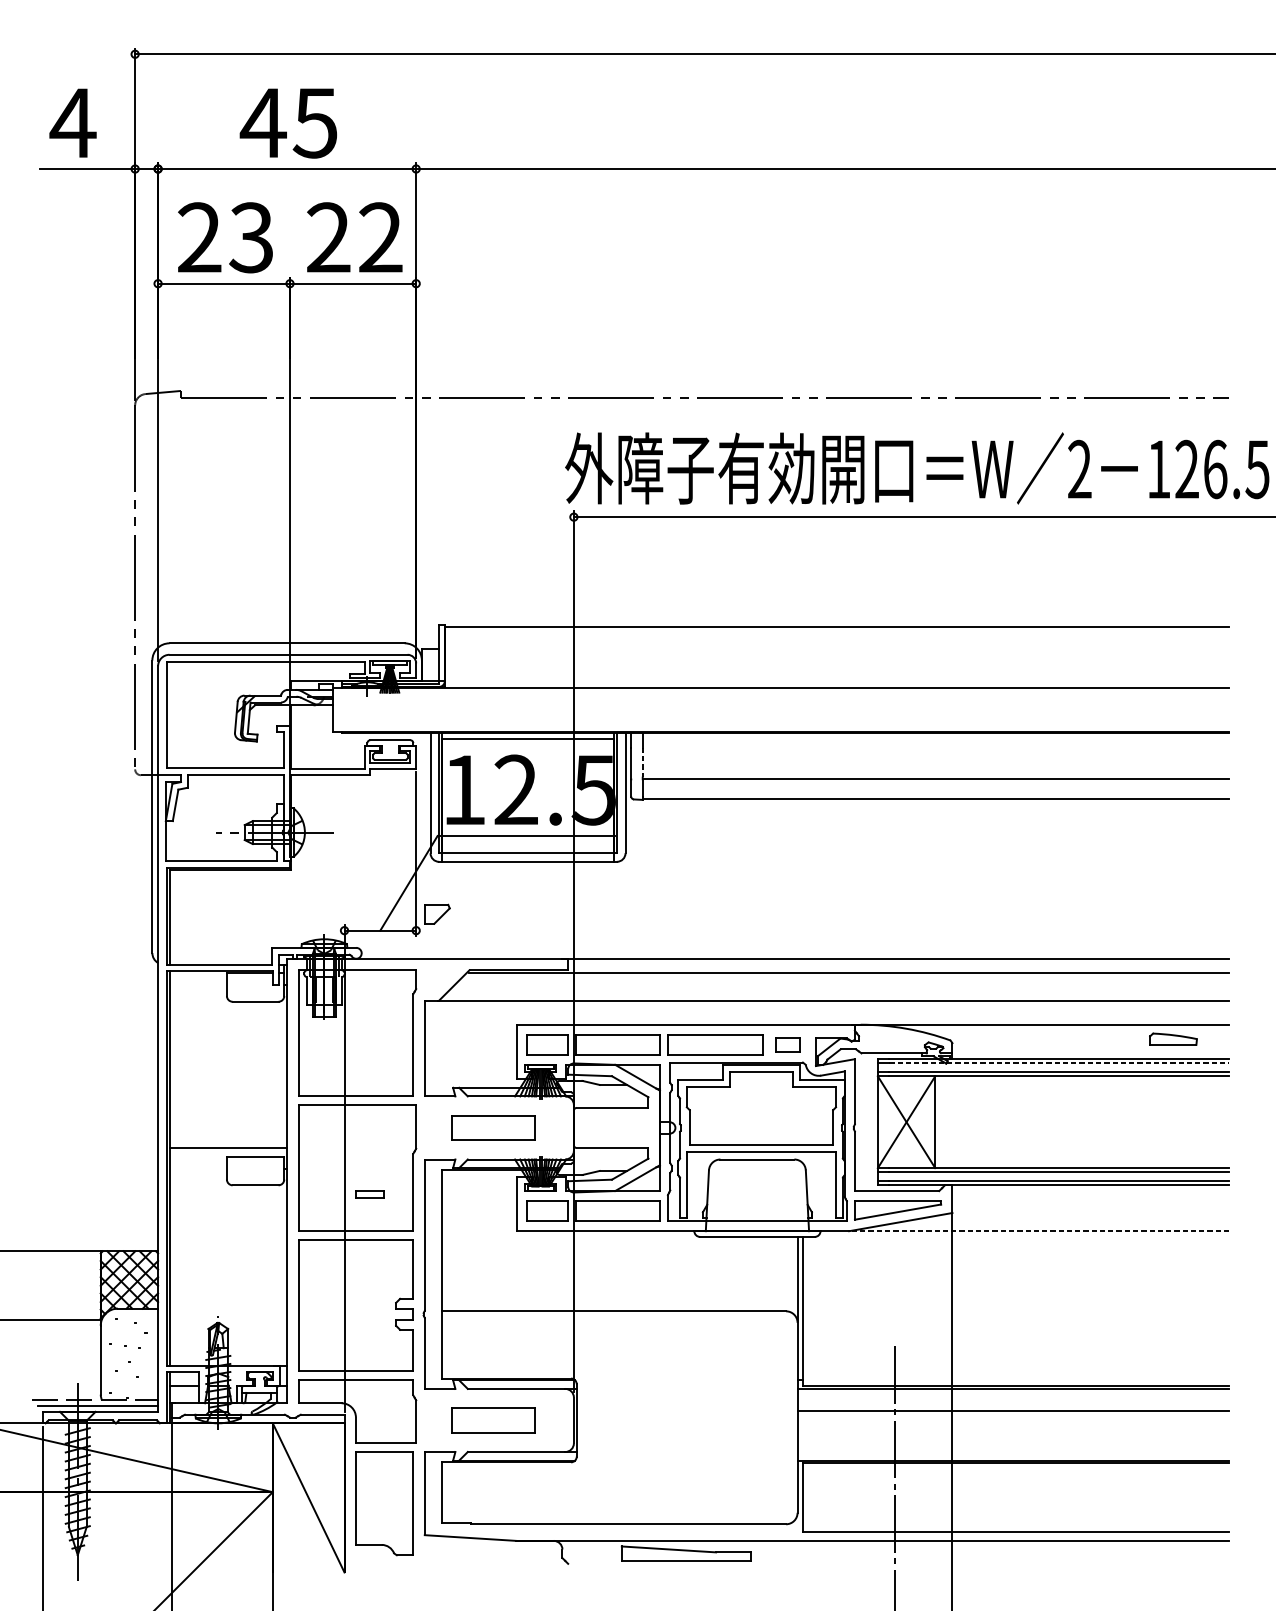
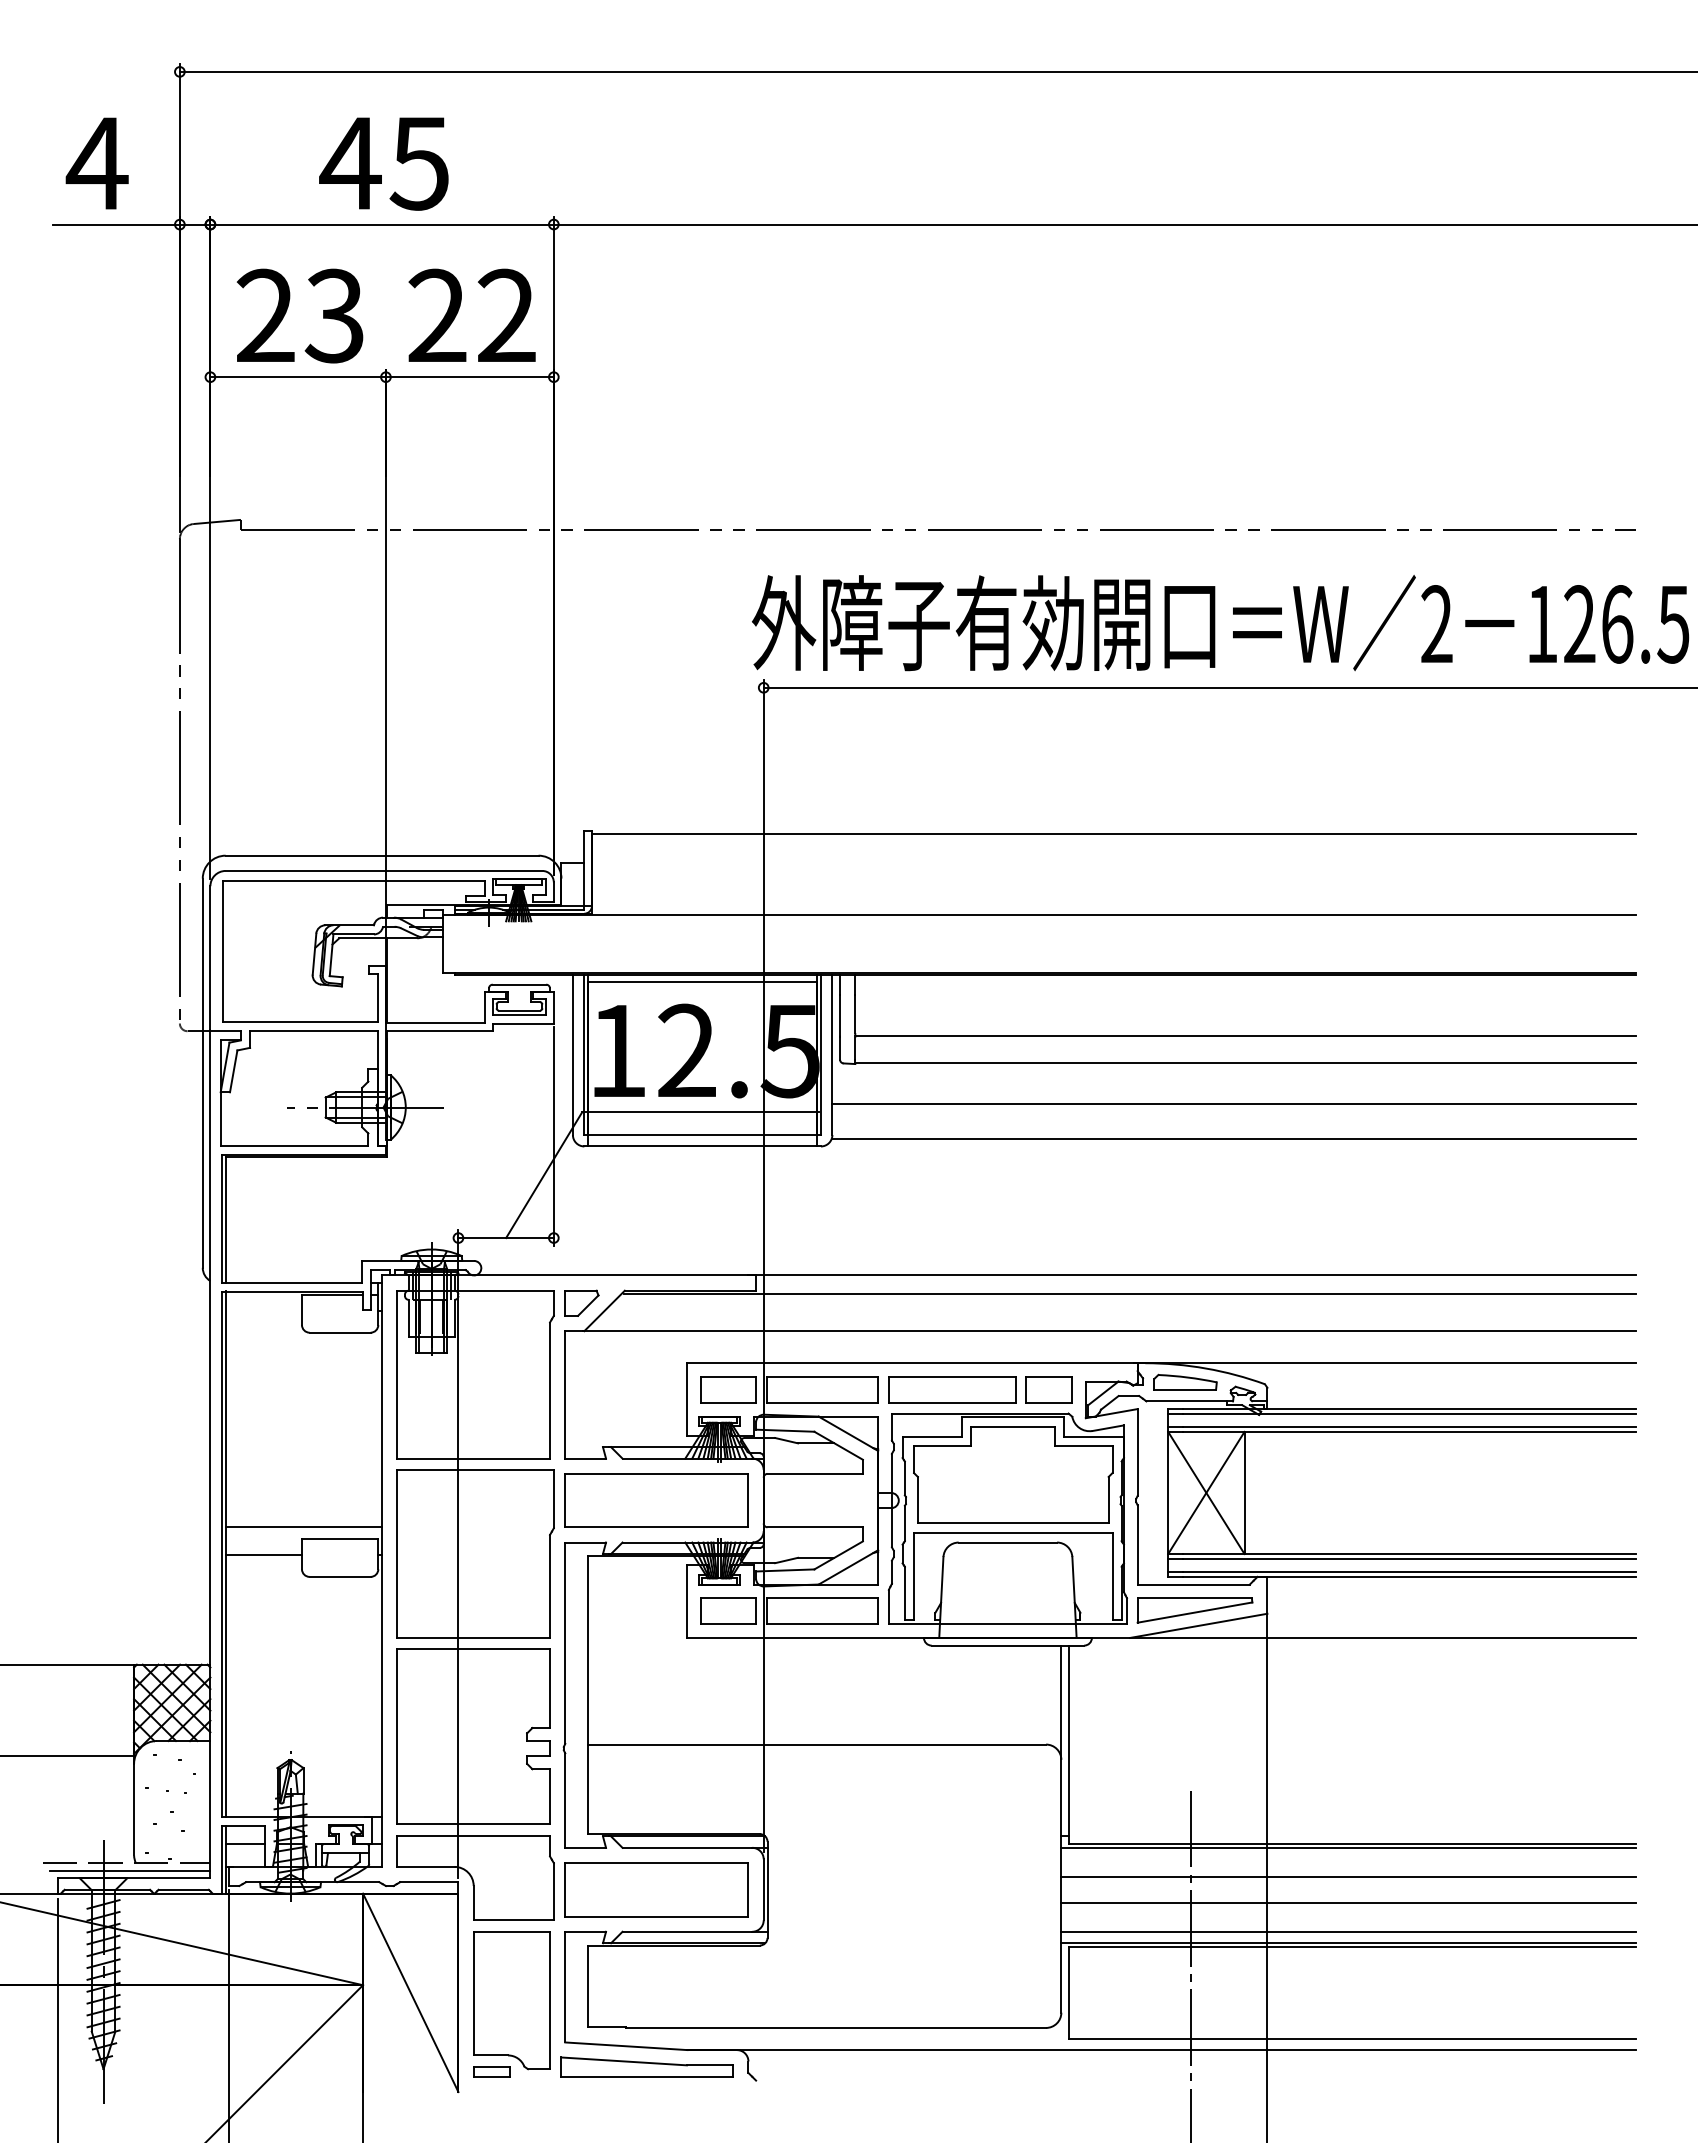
line: (642, 762) -> (855, 1014), dashed -> solid
line: (926, 830) -> (1233, 1104), added
line: (926, 855) -> (1233, 1138), added
part: (436, 913) -> (581, 1302), moved
part: (1173, 1038) -> (1185, 1381), moved
part: (787, 1044) -> (1048, 1389), size x1.43
line: (1059, 1063) -> (1410, 1414), dashed -> solid
part: (493, 1127) -> (656, 1500), size x1.67
line: (197, 1168) -> (263, 1554), added
part: (369, 1194) -> (491, 2071), moved
line: (1038, 1230) -> (1382, 1637), dashed -> solid
part: (493, 1420) -> (656, 1889), size x1.67
line: (1013, 1429) -> (1348, 1902), added
line: (1013, 1451) -> (1348, 1931), added
part: (685, 1553) -> (646, 2066), moved

